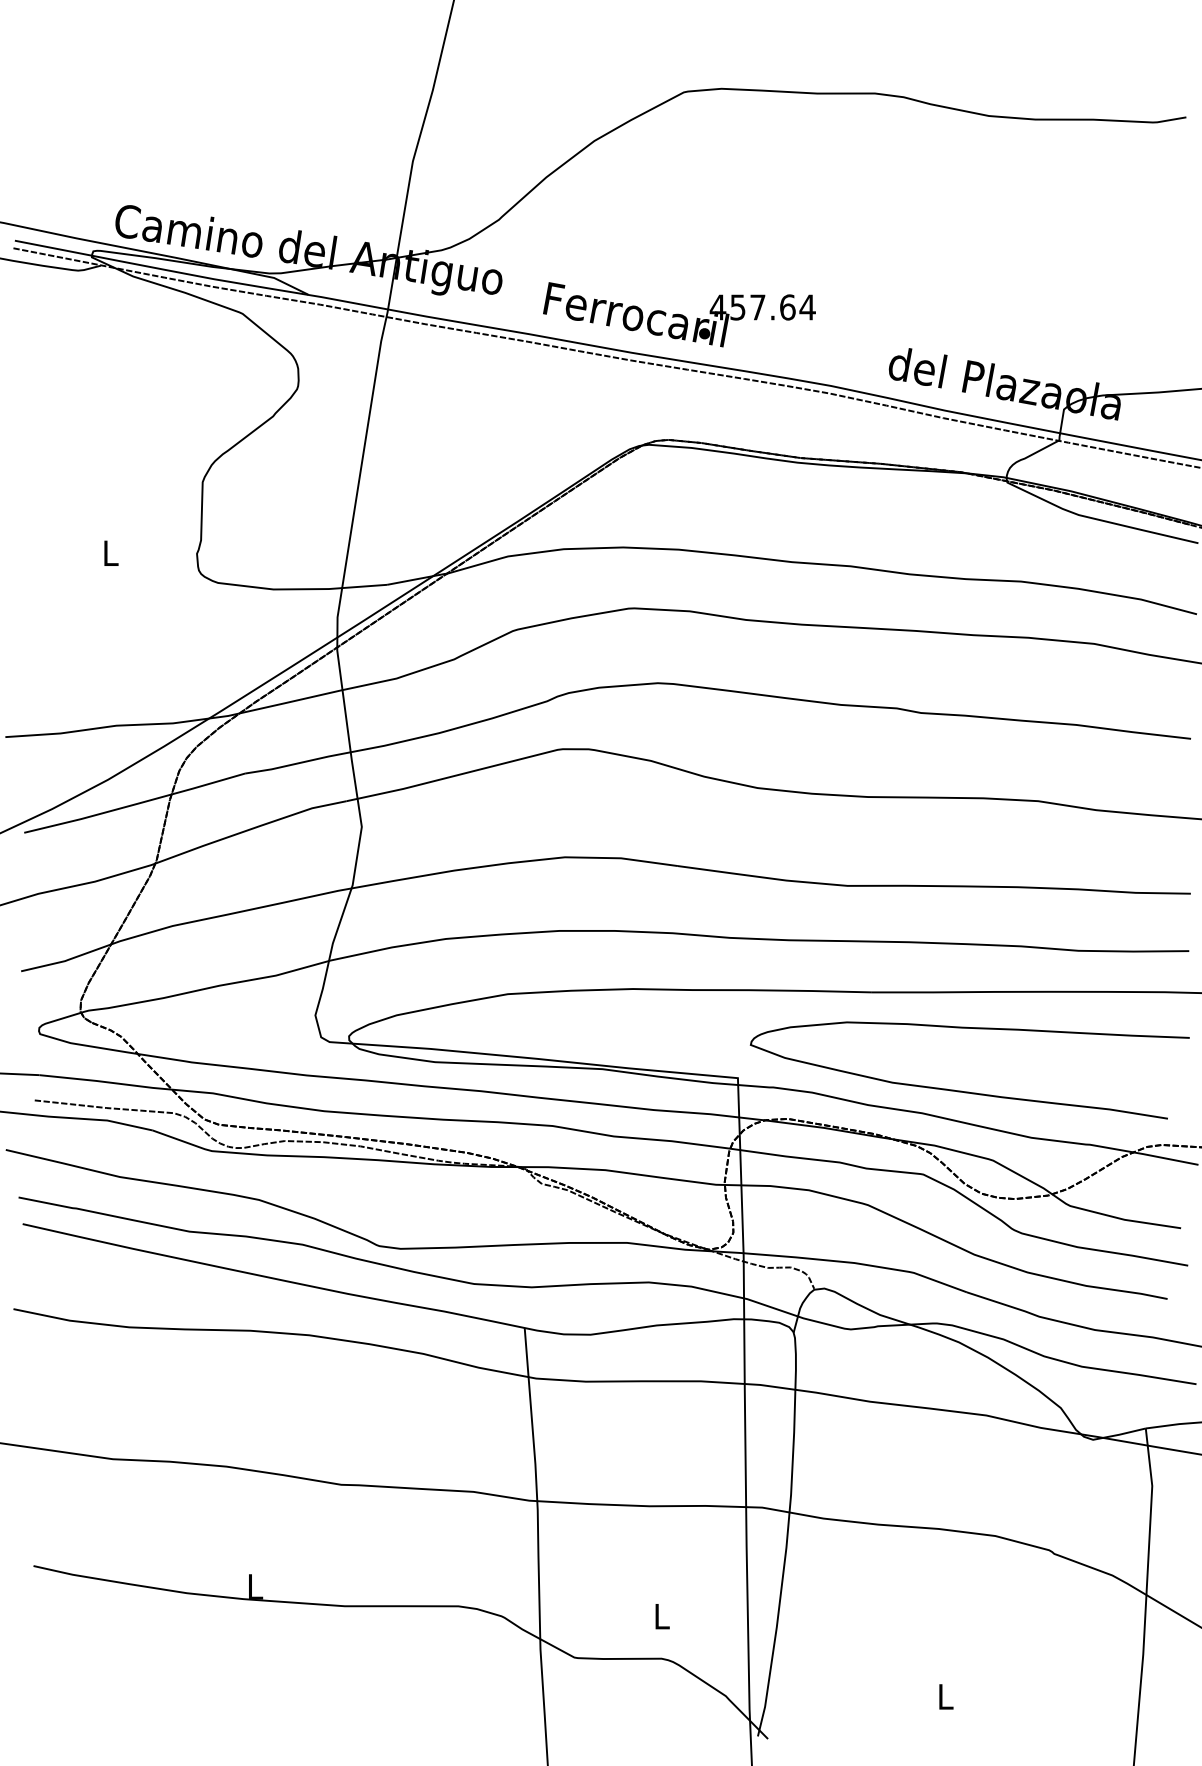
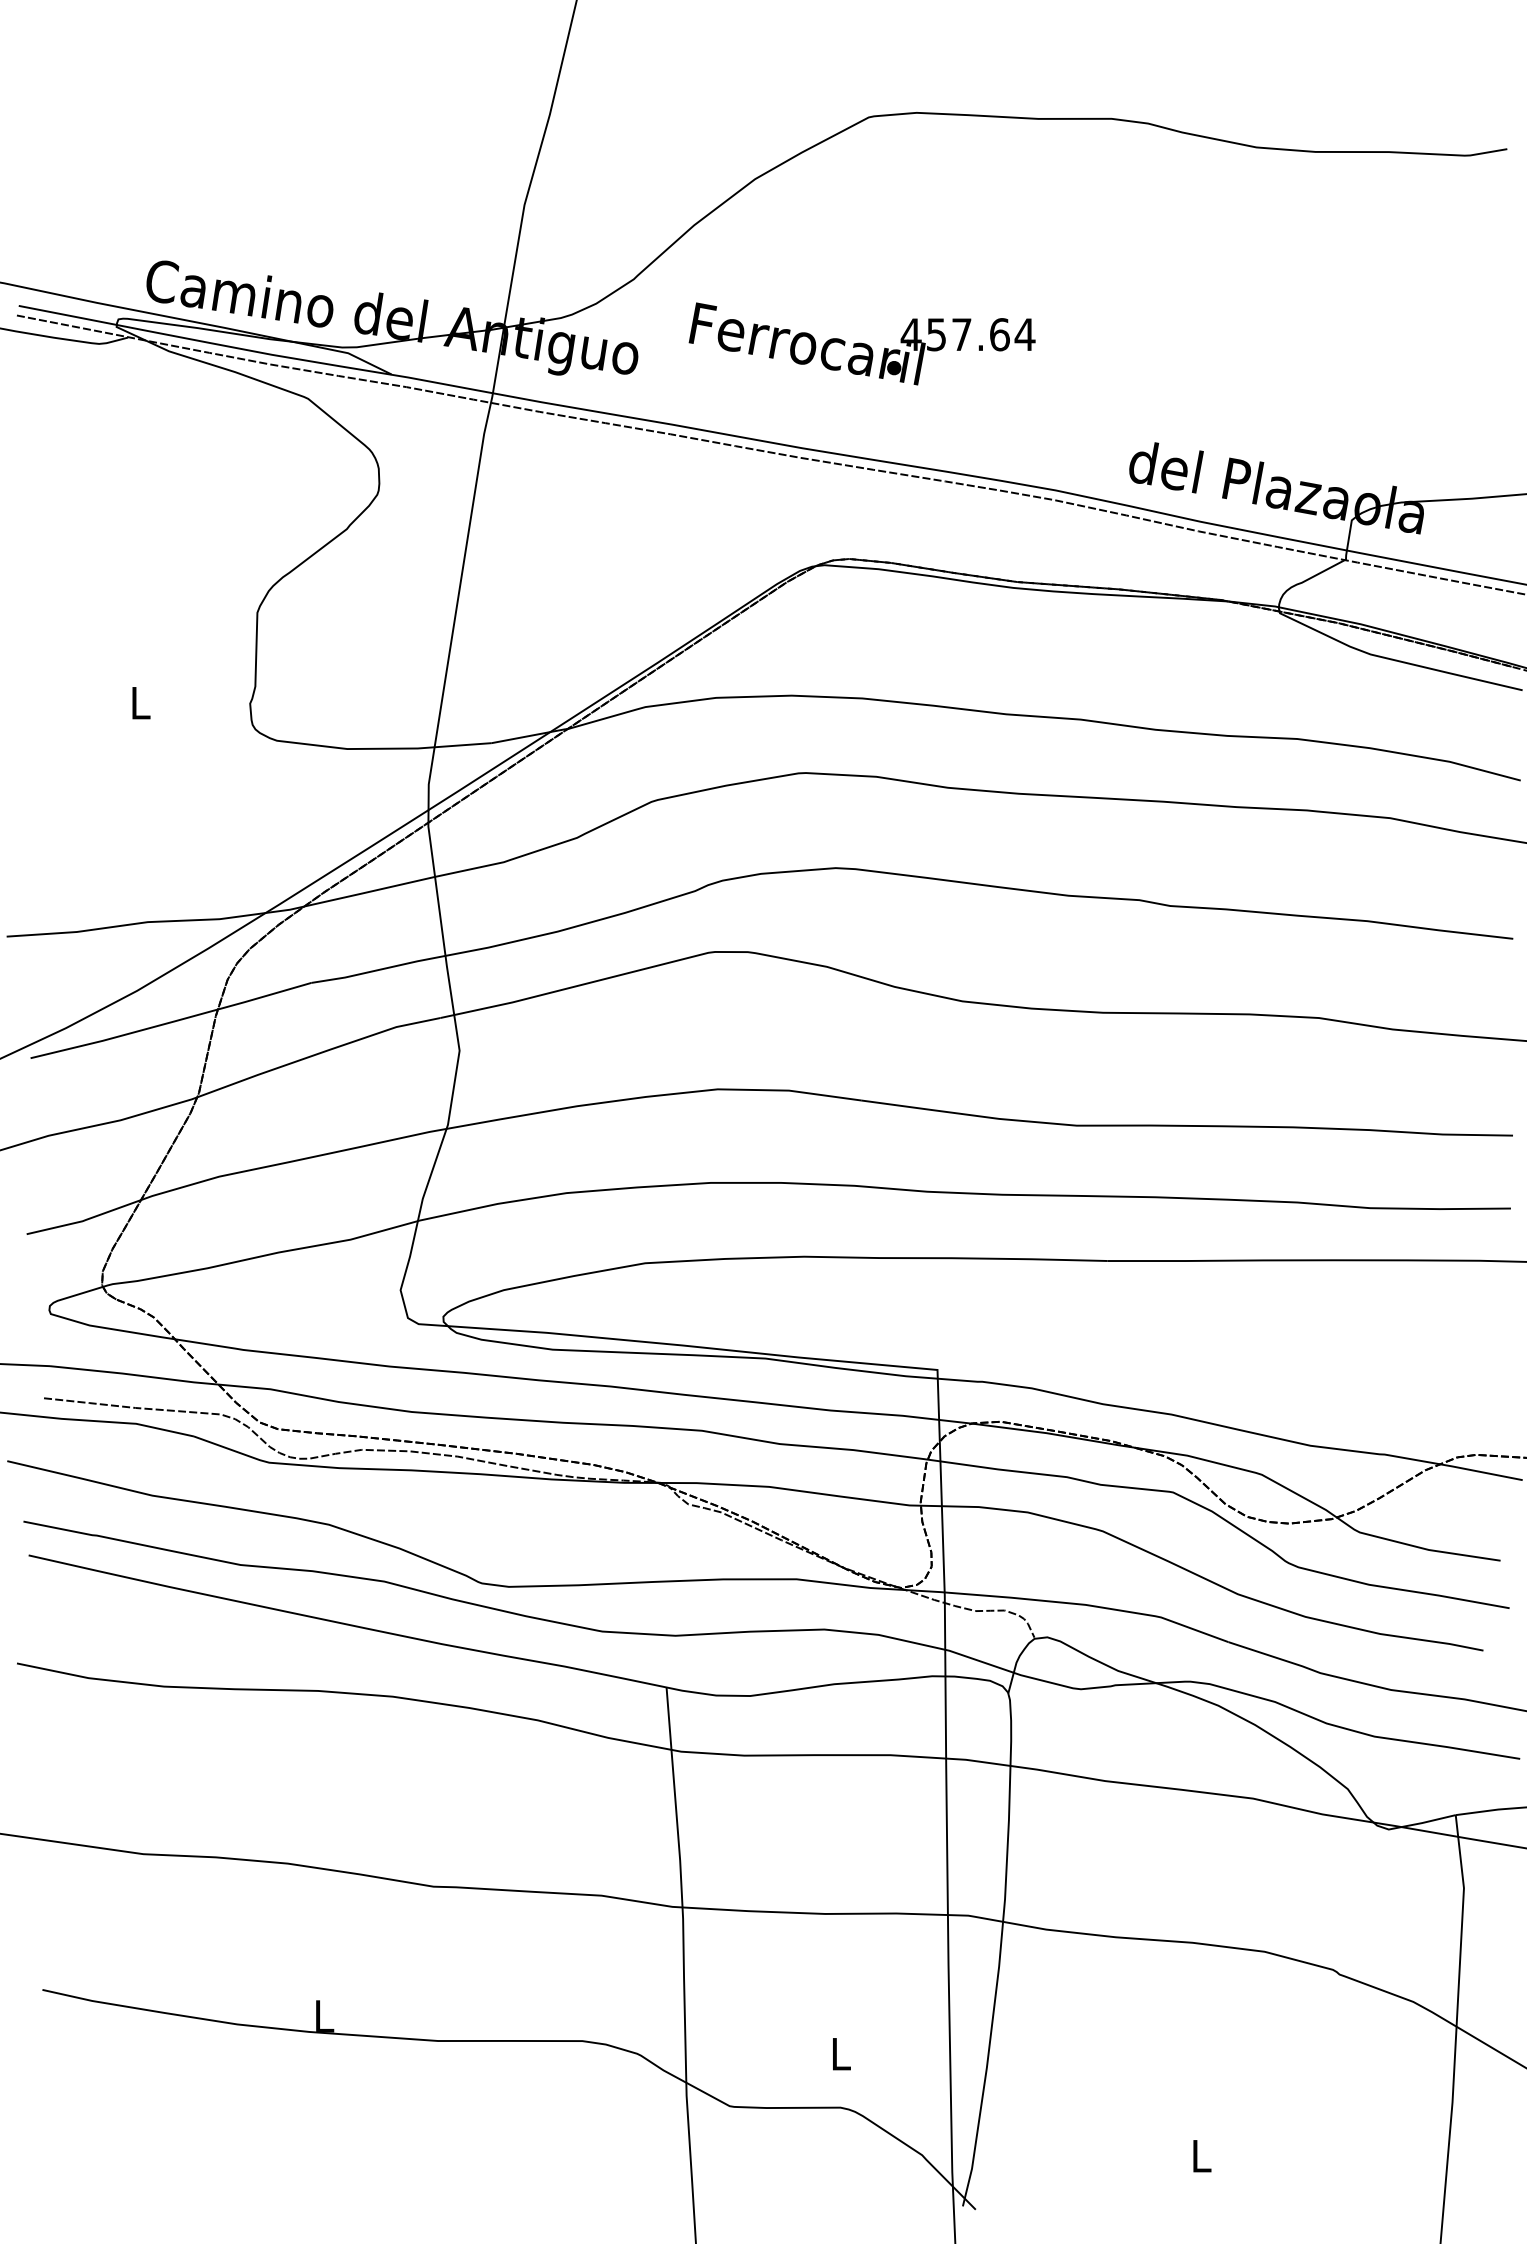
text: (678, 314) -> (861, 343), moved
curve: (964, 1091) -> (1225, 1386), removed

